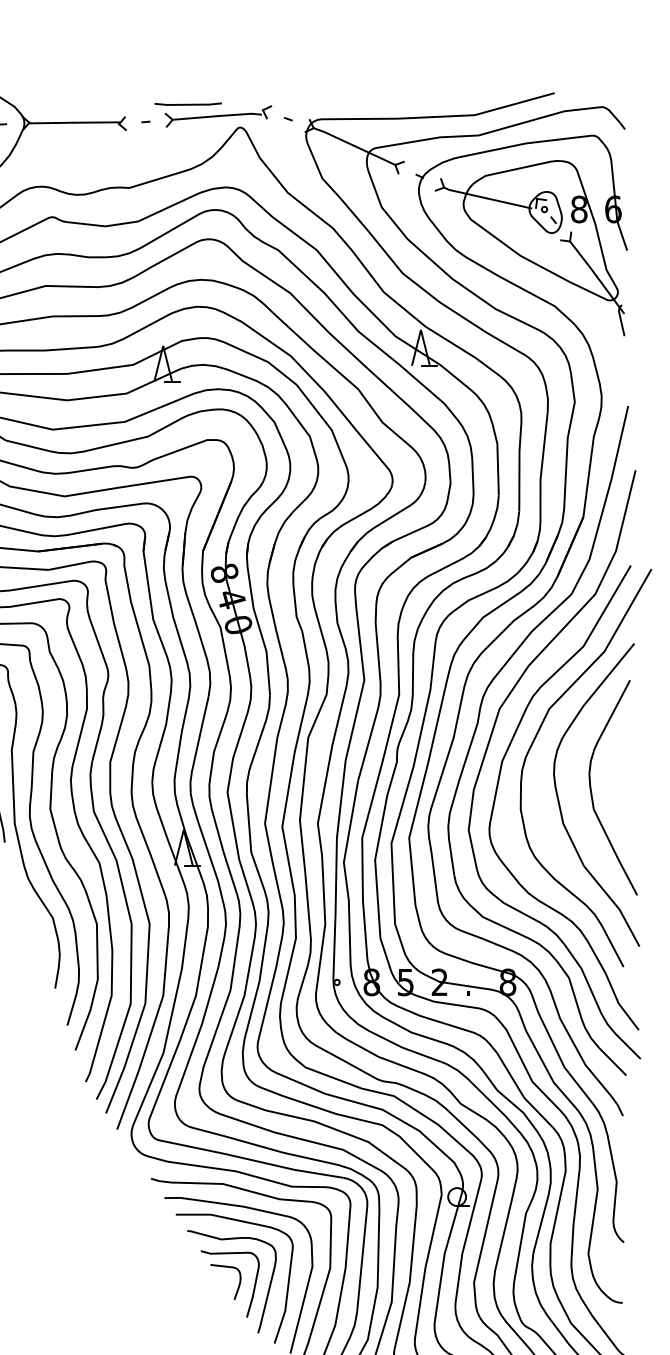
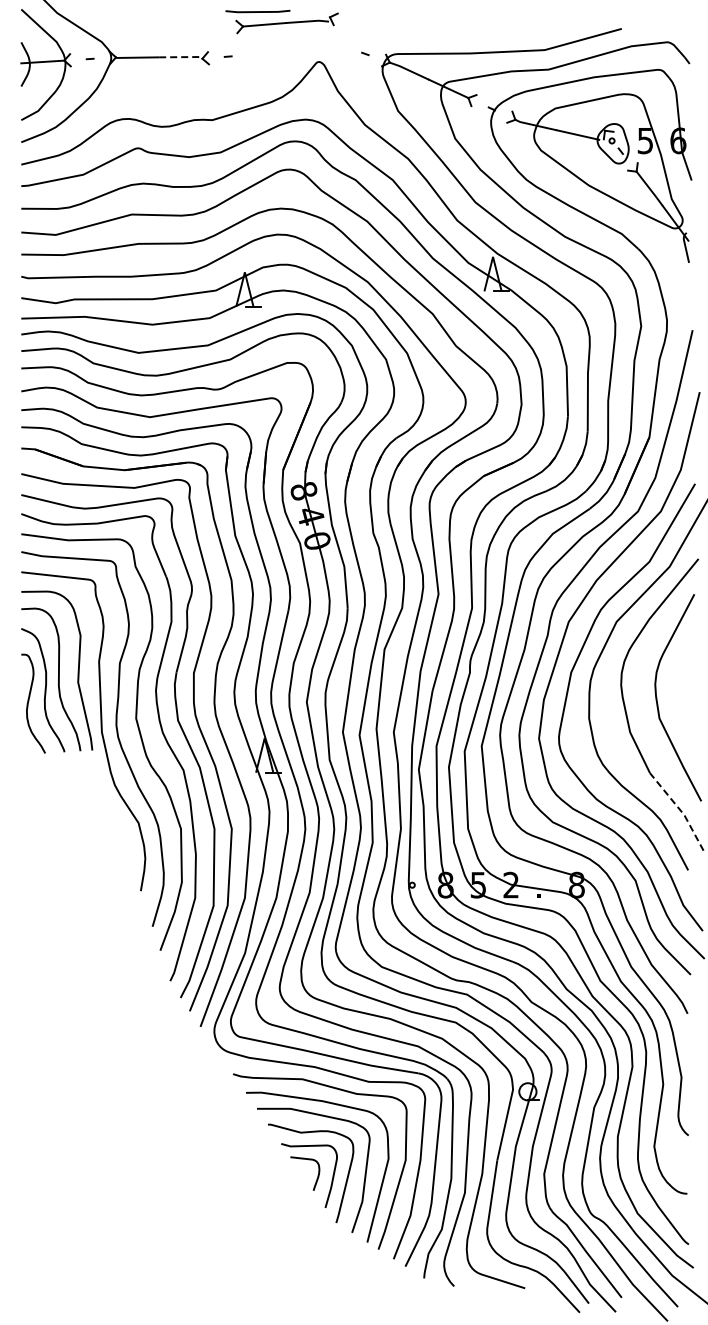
part: (212, 114) -> (281, 21), moved
line: (96, 122) -> (180, 57), solid -> dashed
text: (579, 209) -> (645, 140), 8 -> 5
line: (615, 903) -> (680, 809), solid -> dashed

